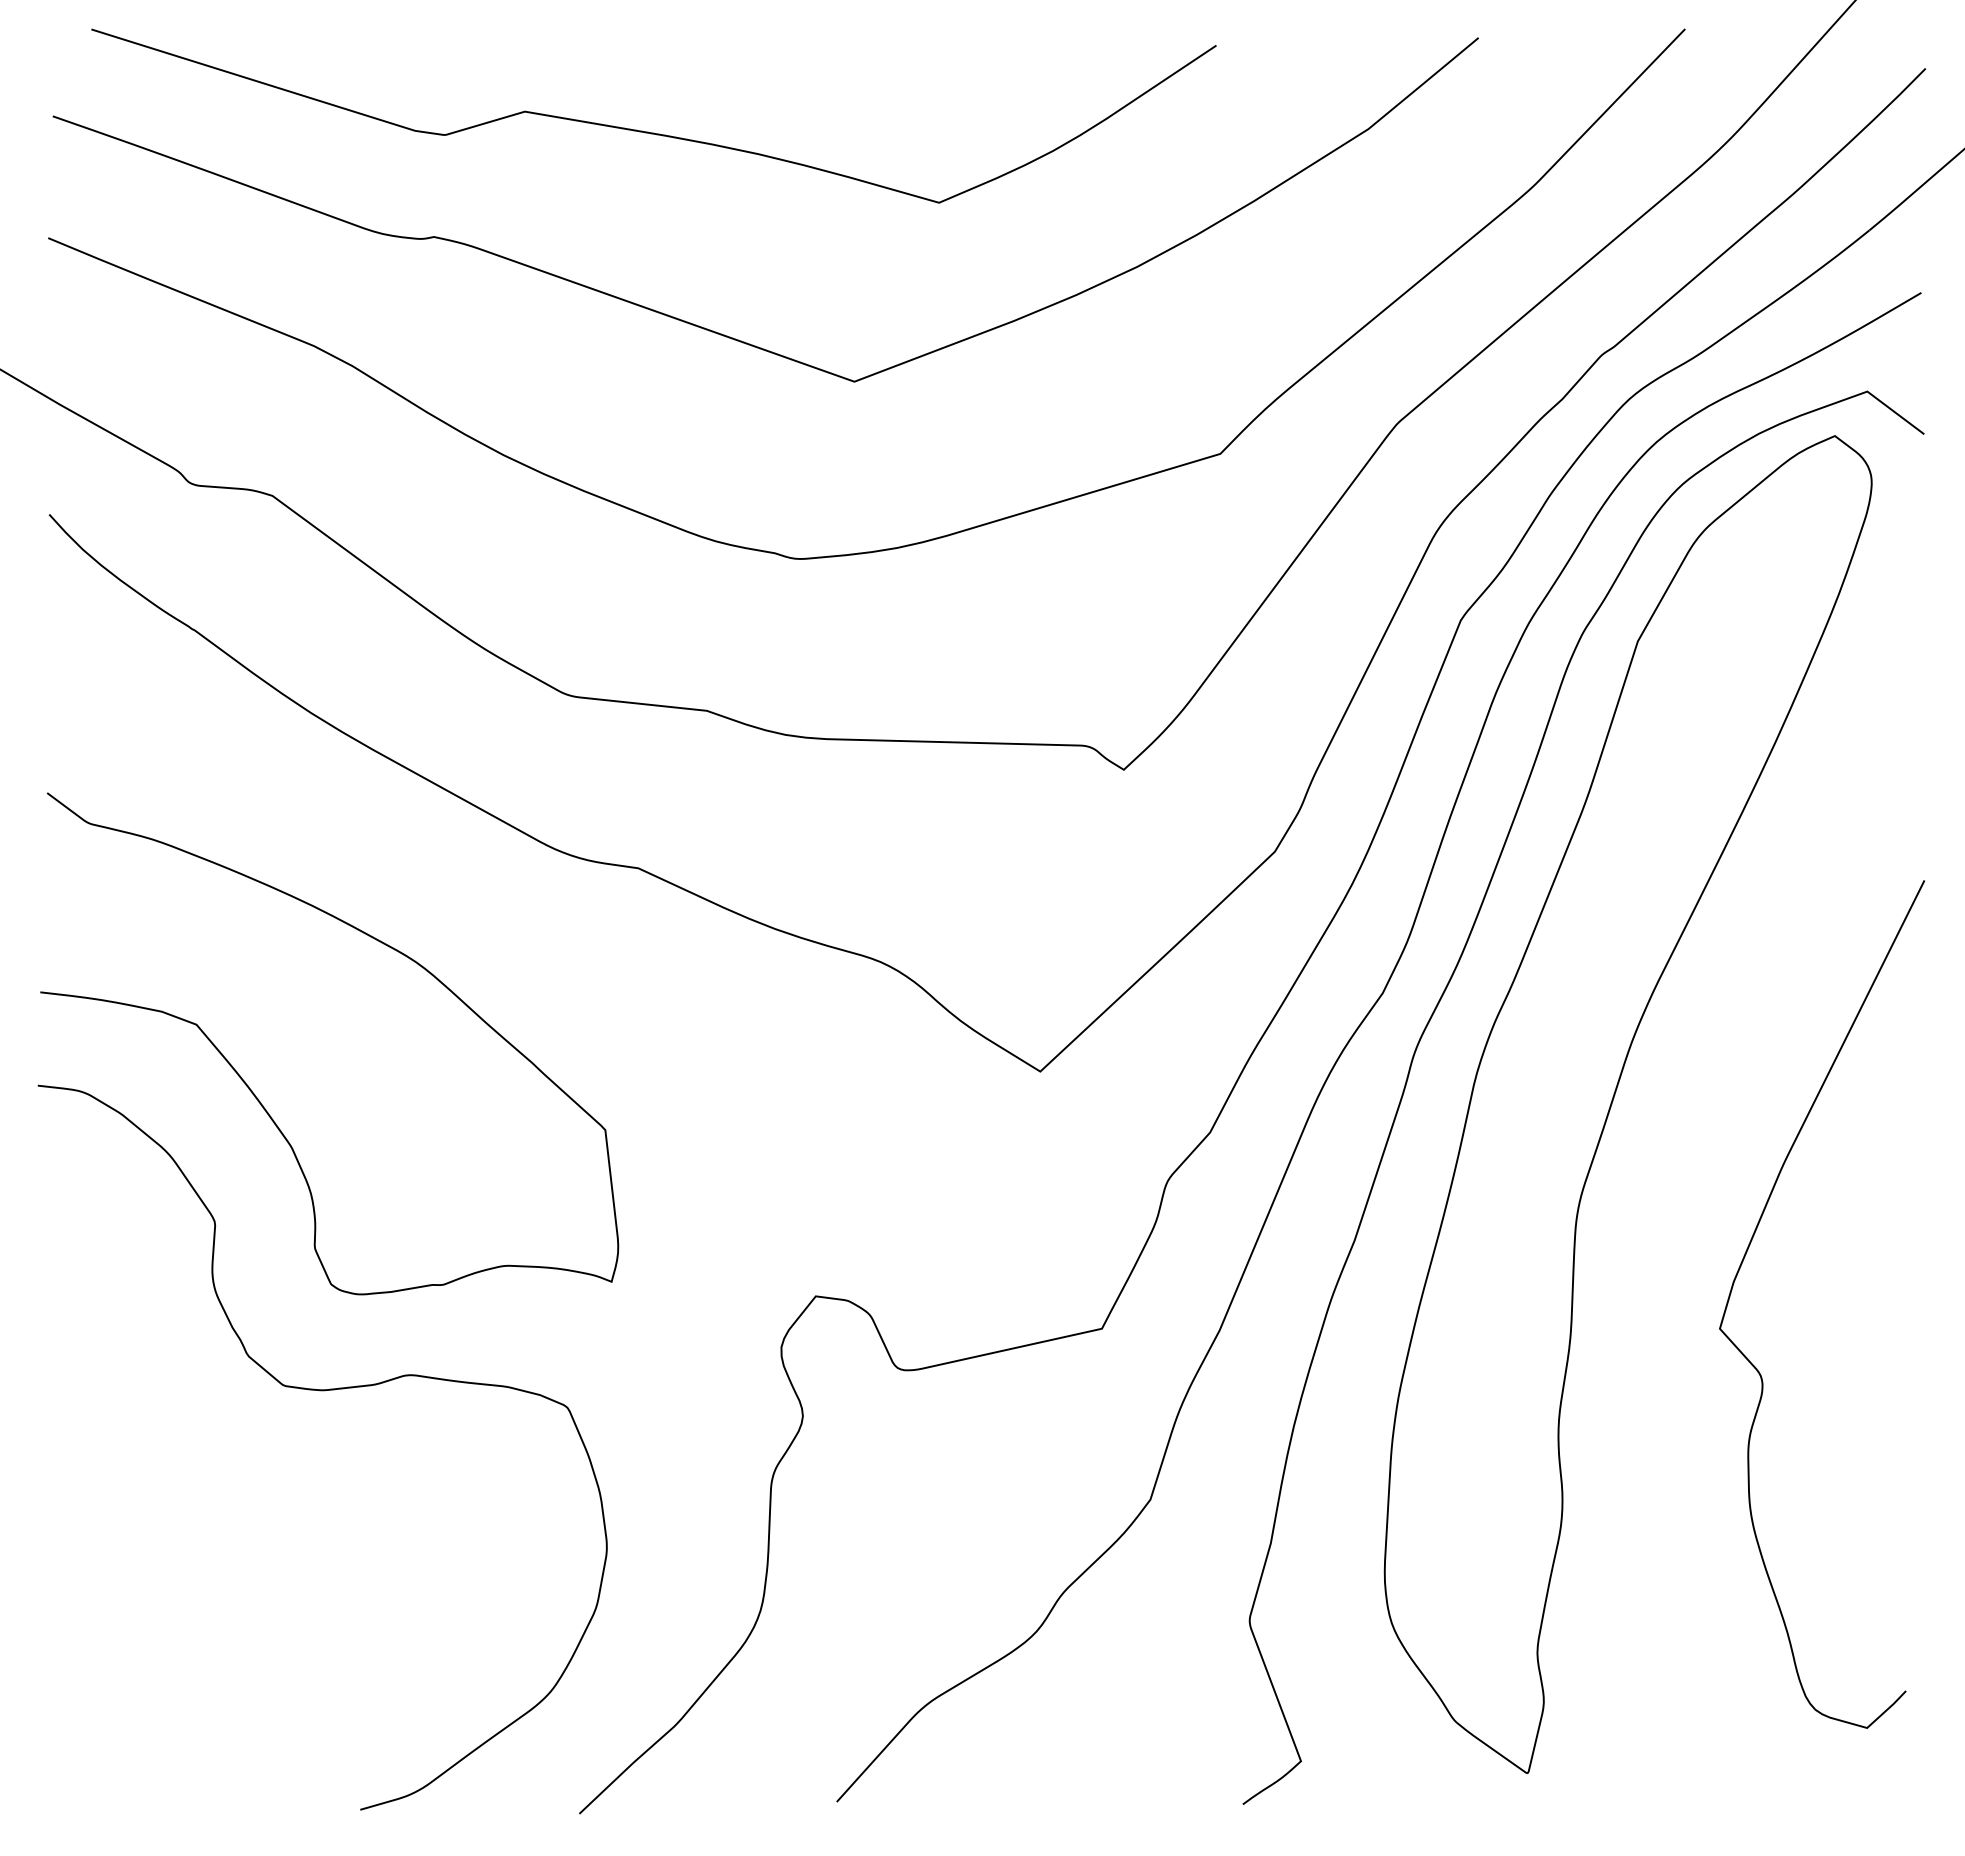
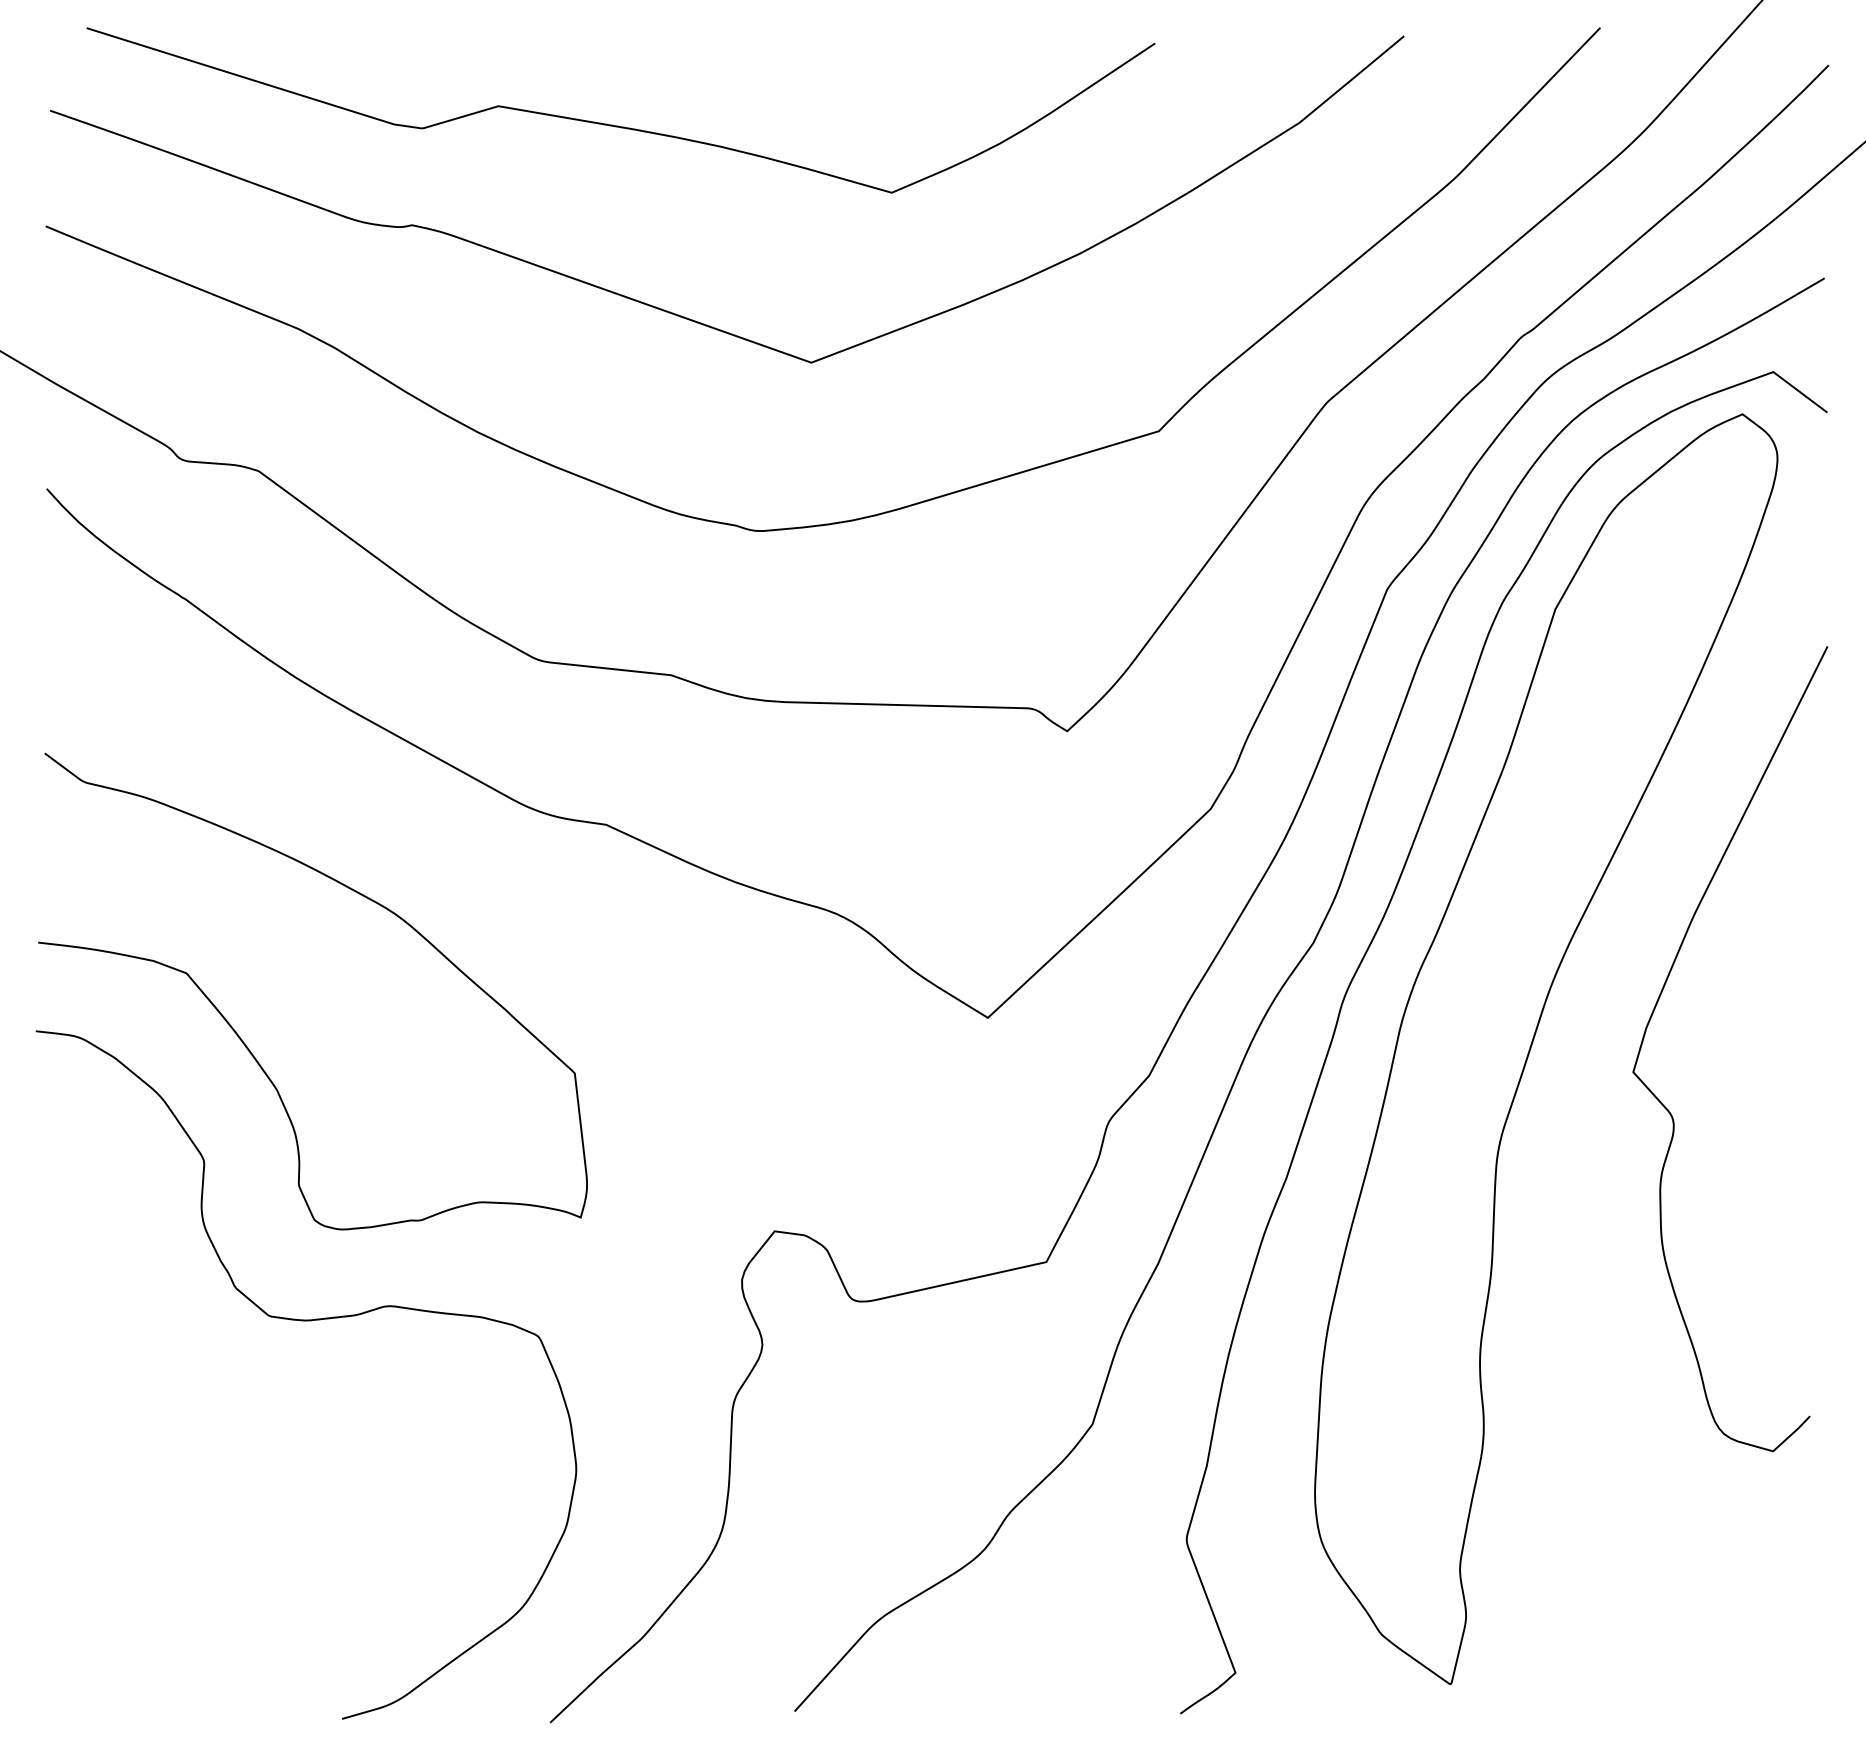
curve: (1739, 1271) -> (1651, 1017), moved

